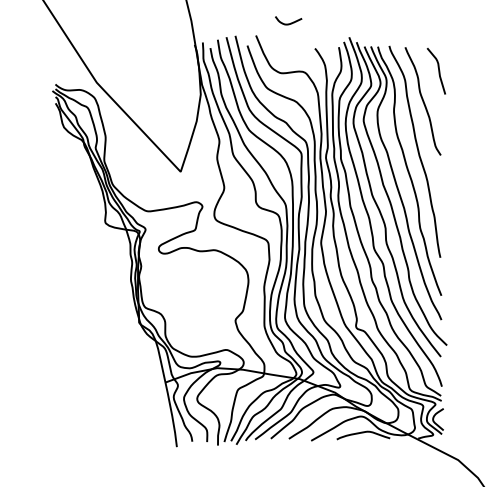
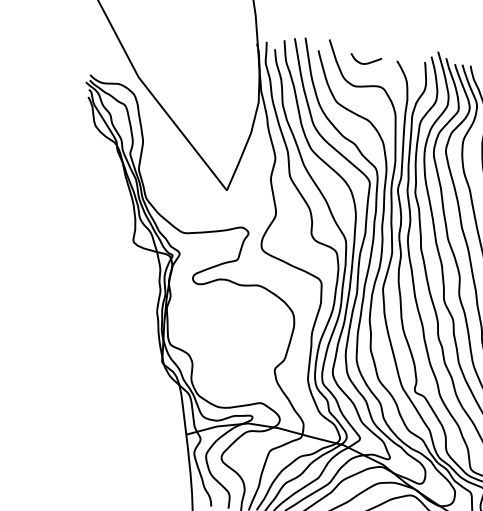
curve: (290, 22) -> (368, 61), moved

